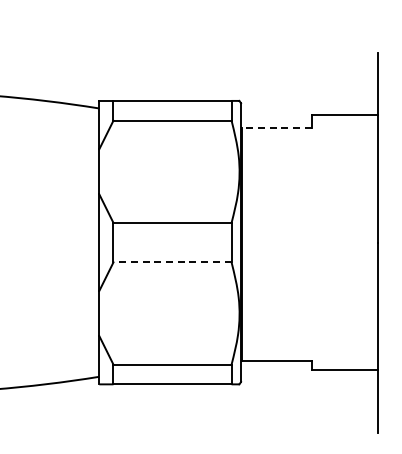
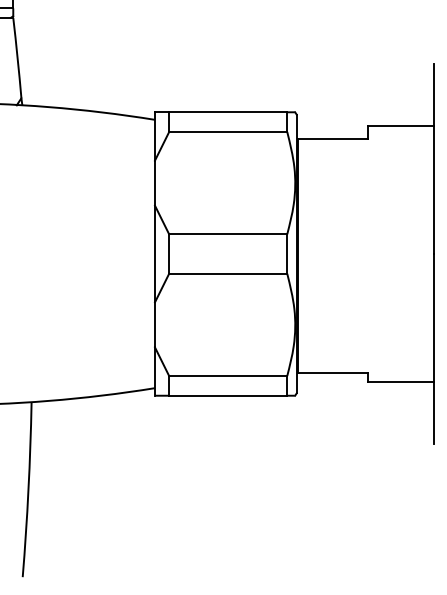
line: (276, 128) -> (332, 139), dashed -> solid
line: (171, 262) -> (227, 273), dashed -> solid

